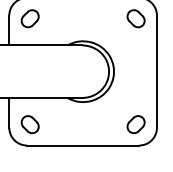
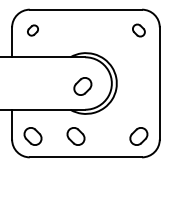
part: (29, 18) -> (32, 30), size x0.6
part: (135, 18) -> (138, 30), size x0.7
part: (79, 74) -> (82, 86), added
part: (72, 124) -> (75, 136), added

